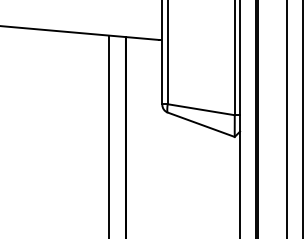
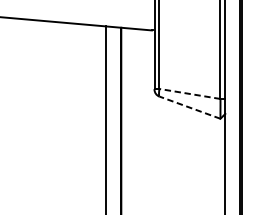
line: (201, 109) -> (190, 93), solid -> dashed
line: (201, 124) -> (190, 107), solid -> dashed

